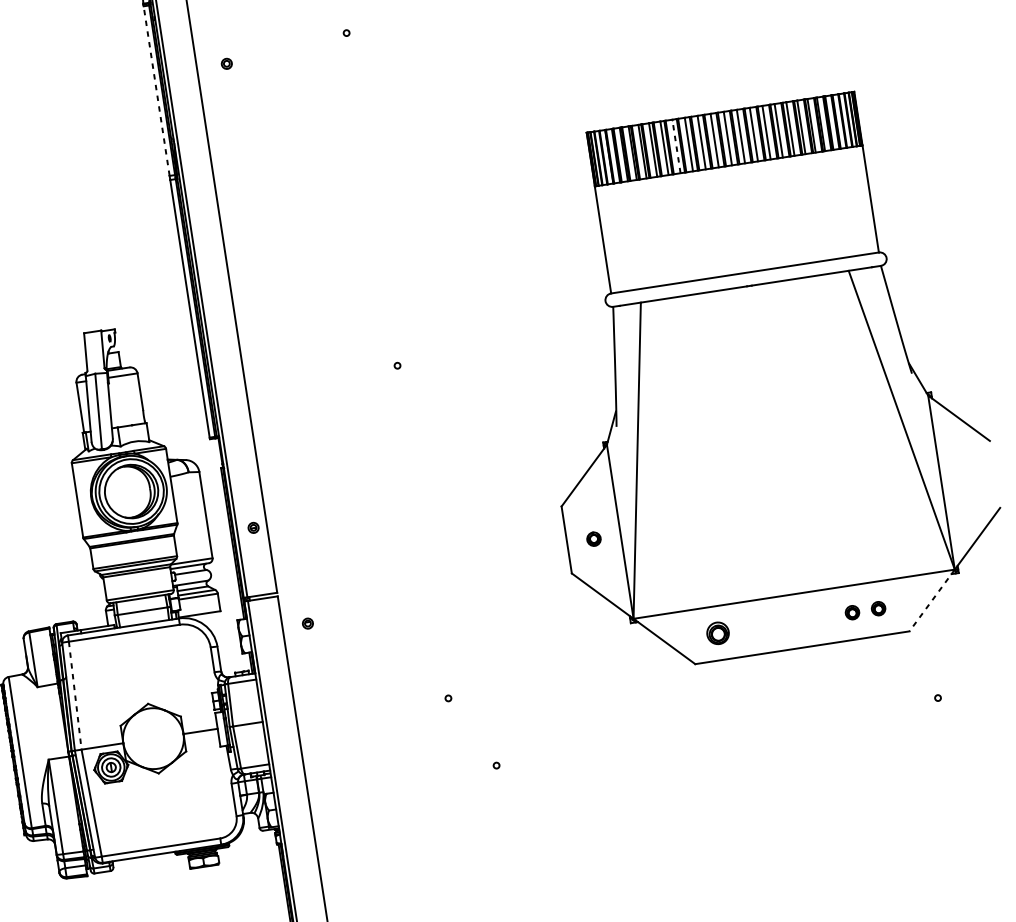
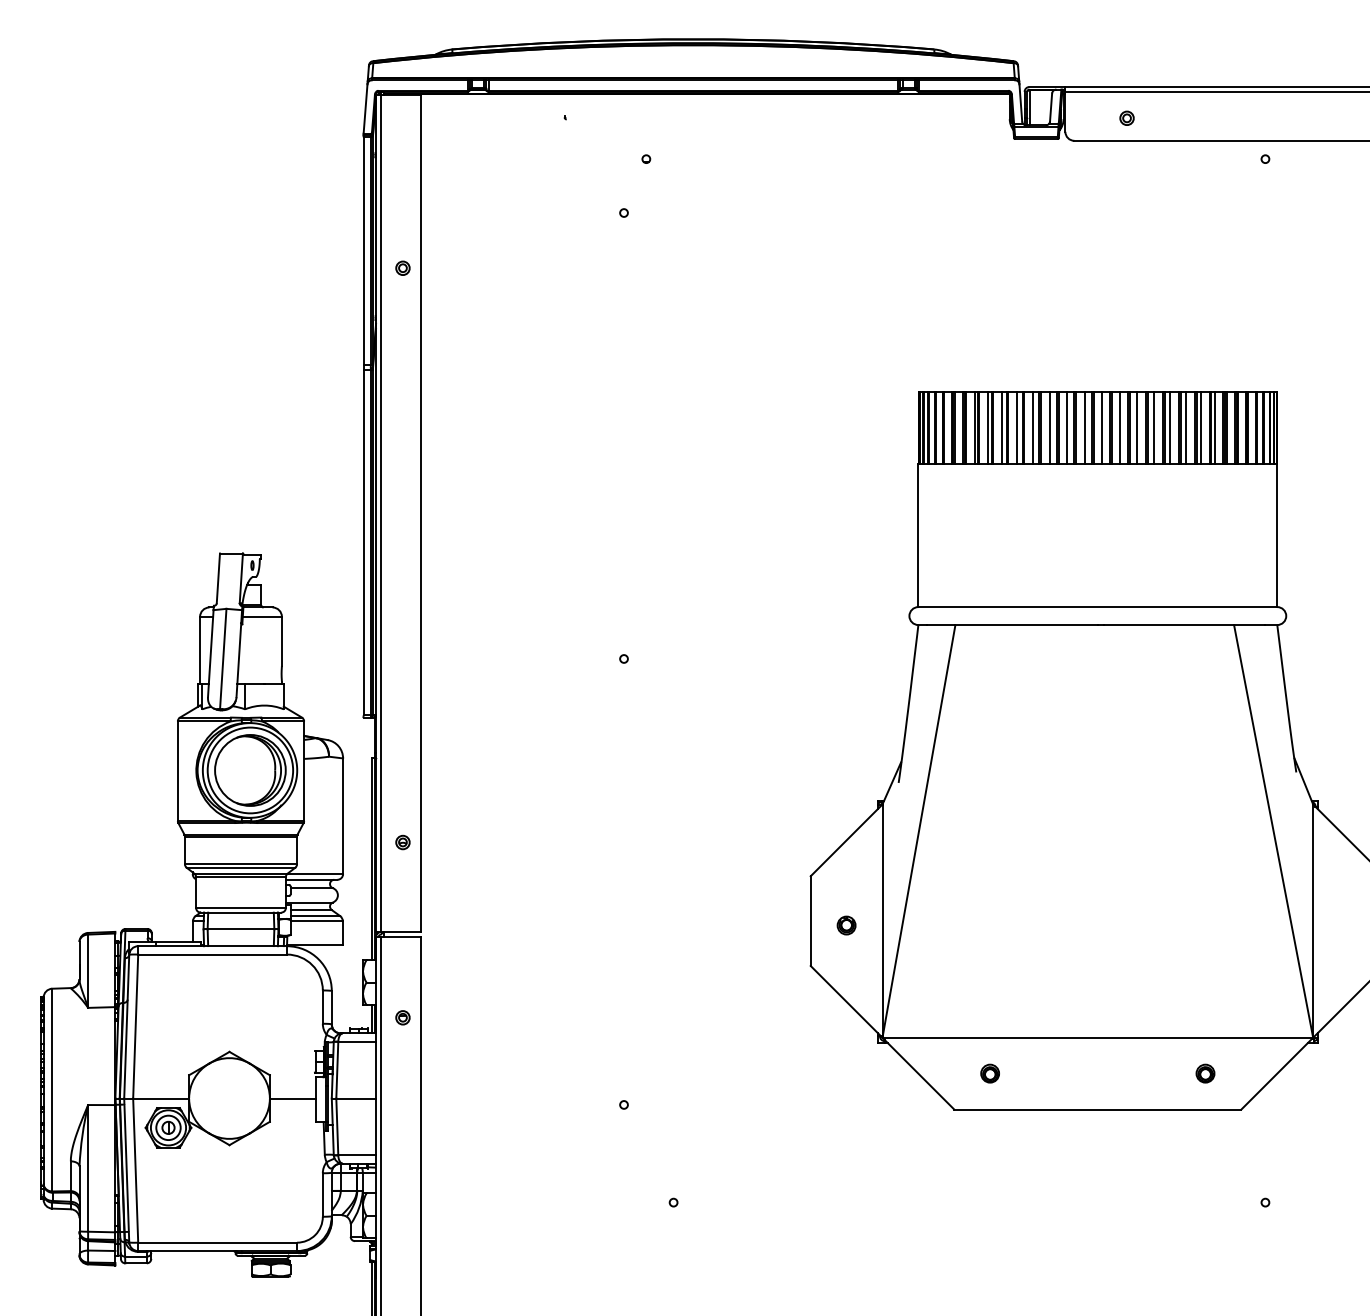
part: (226, 63) -> (402, 267), moved
line: (156, 90) -> (363, 250), dashed -> solid
line: (676, 146) -> (1033, 427), dashed -> solid
line: (932, 600) -> (1277, 1073), dashed -> solid
part: (852, 612) -> (1170, 1073), removed
part: (307, 623) -> (402, 1017), moved
part: (717, 633) -> (989, 1073), size x0.62
line: (75, 696) -> (135, 1027), dashed -> solid

